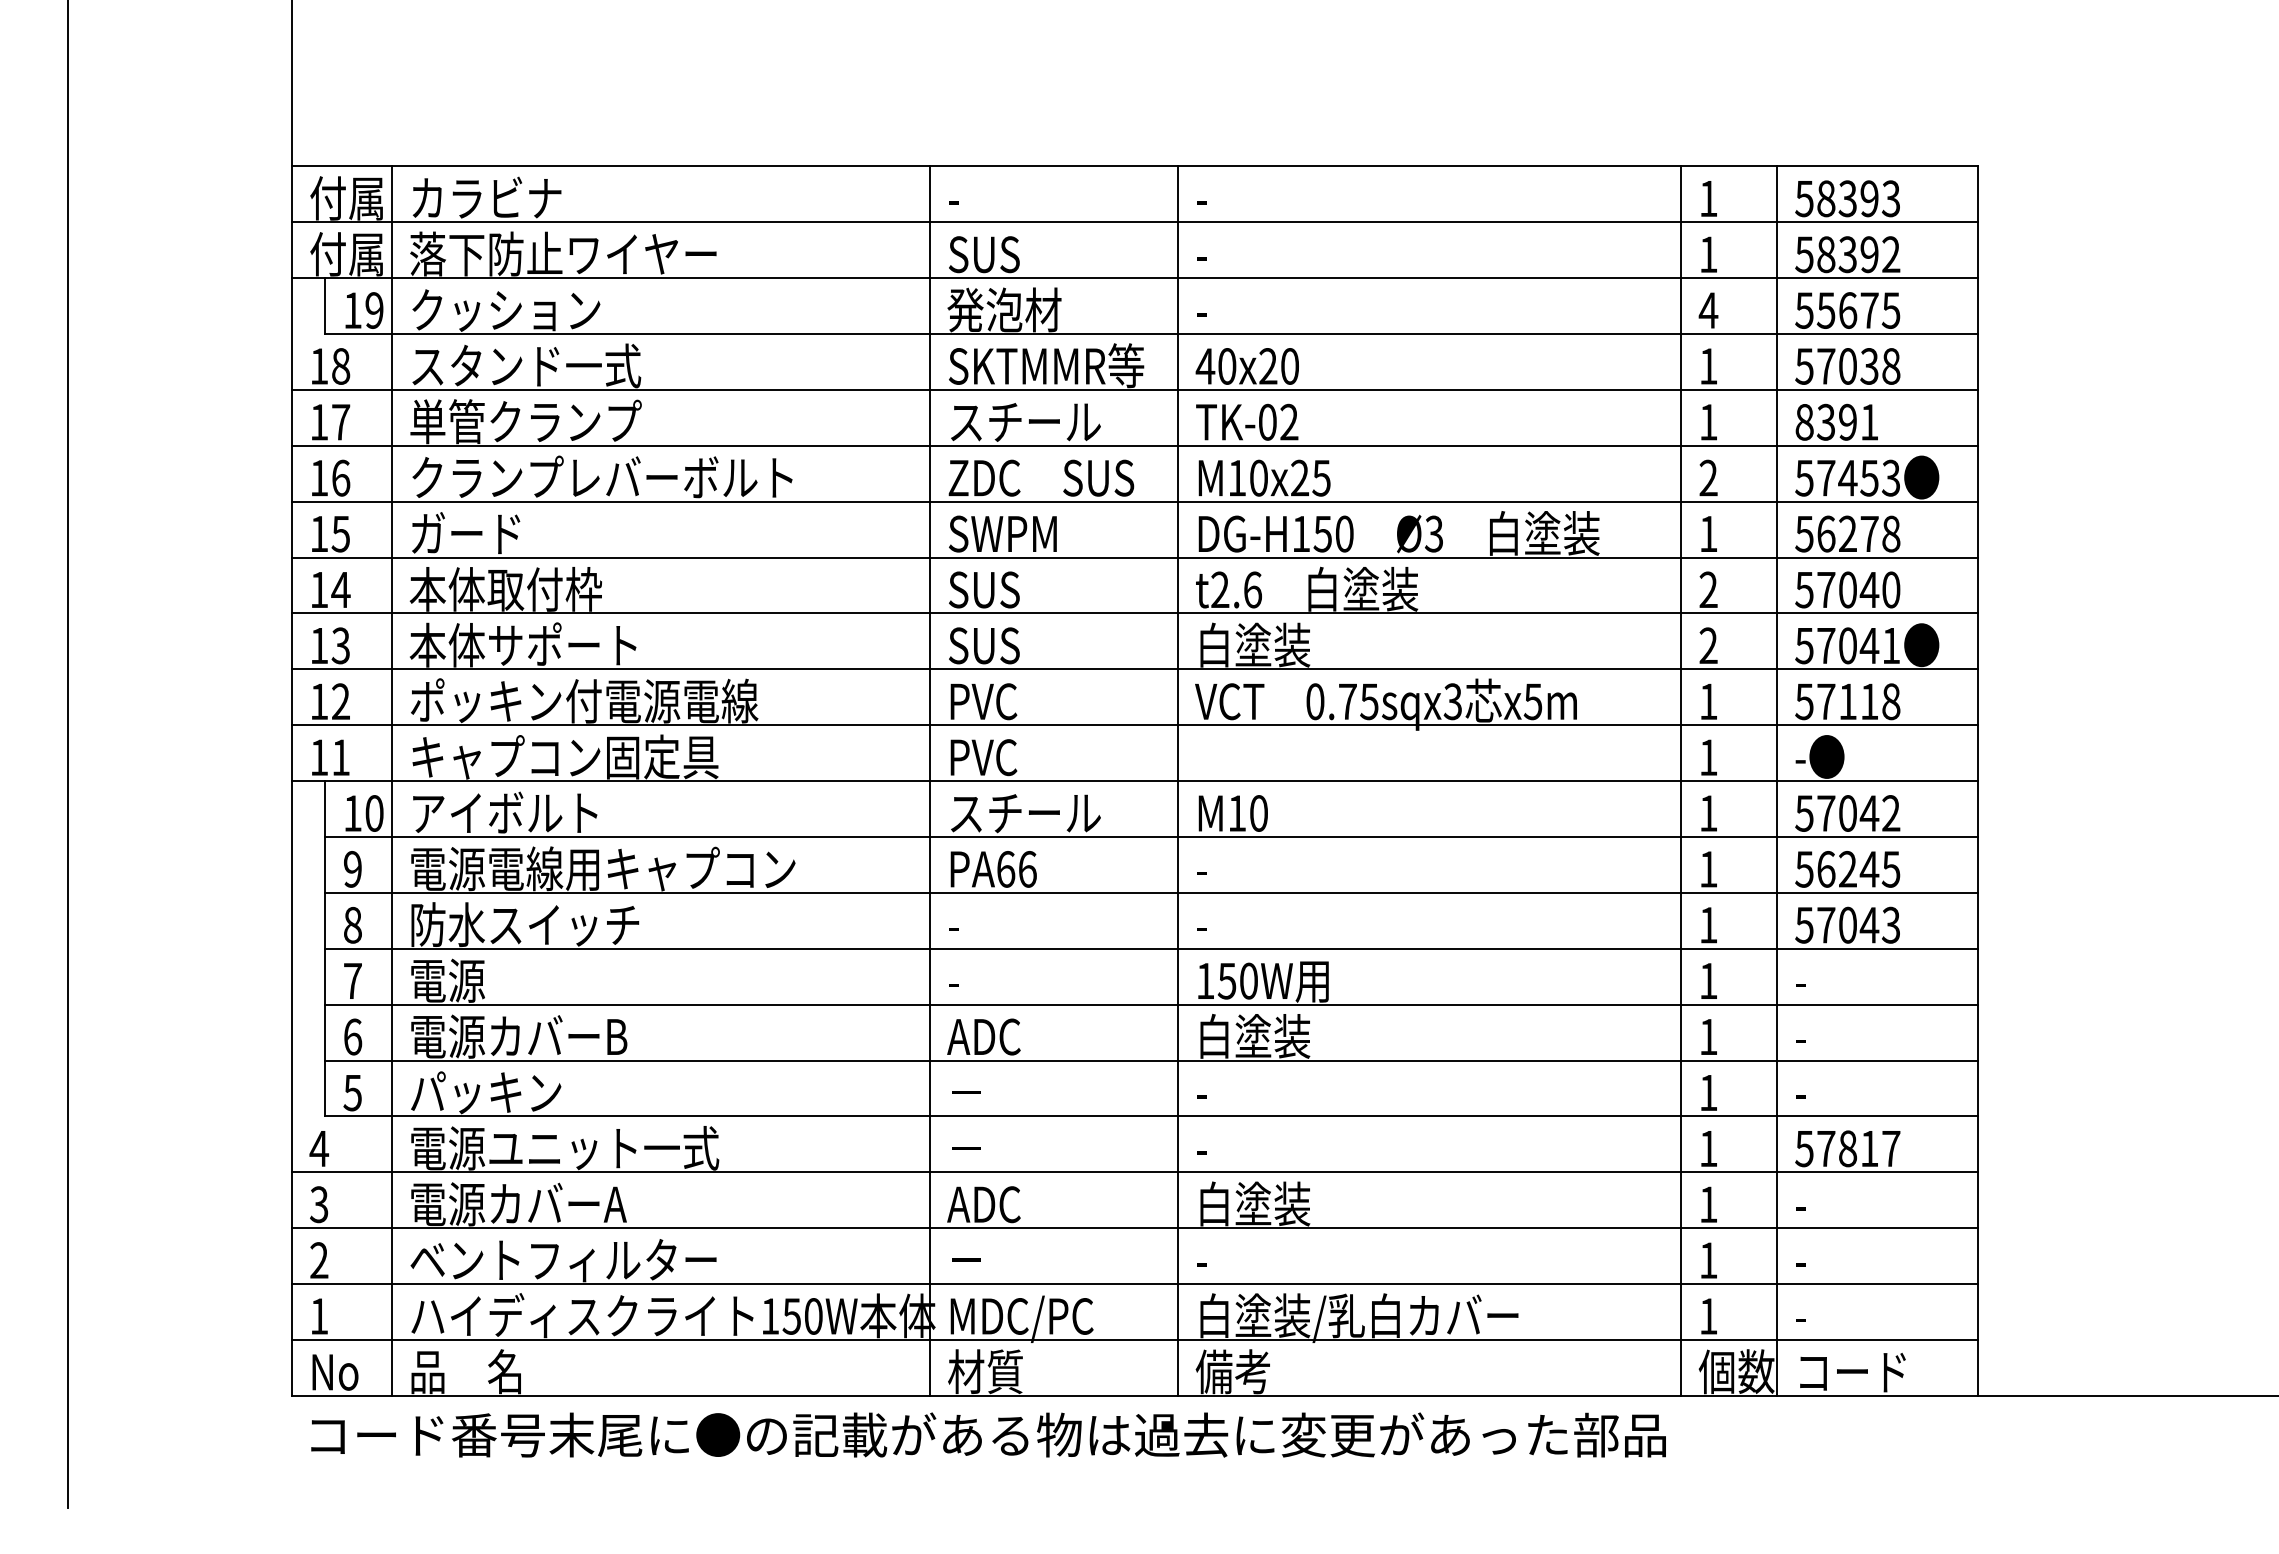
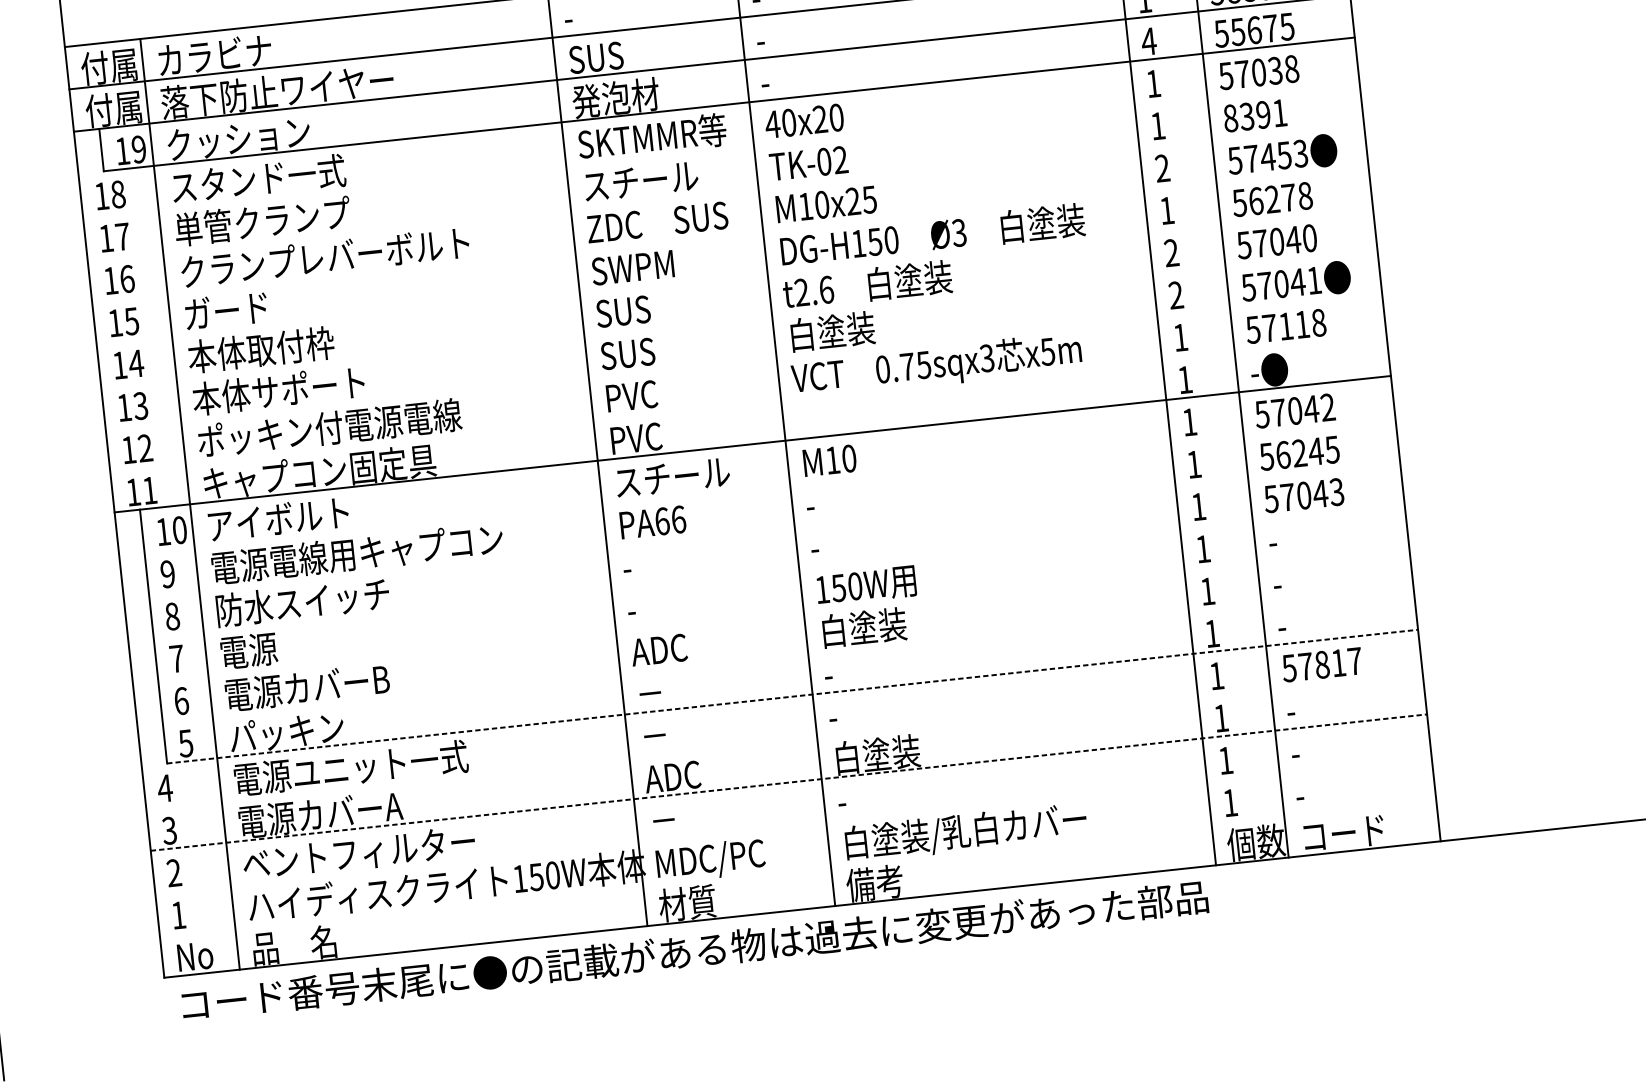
line: (1134, 389) -> (720, 147), removed
line: (1134, 445) -> (725, 190), removed
line: (1134, 501) -> (729, 232), removed
line: (1134, 557) -> (734, 274), removed
line: (1134, 613) -> (738, 317), removed
line: (1134, 669) -> (743, 359), removed
line: (1134, 725) -> (747, 402), removed
line: (1151, 837) -> (769, 485), removed
line: (1151, 892) -> (774, 527), removed
line: (1151, 948) -> (778, 569), removed
line: (1151, 1004) -> (783, 611), removed
line: (1151, 1060) -> (787, 654), removed
line: (1152, 1116) -> (793, 696), solid -> dashed
line: (1134, 1172) -> (784, 740), removed
line: (1135, 1228) -> (789, 782), solid -> dashed
line: (1134, 1284) -> (793, 825), removed
line: (1134, 1339) -> (797, 866), removed

